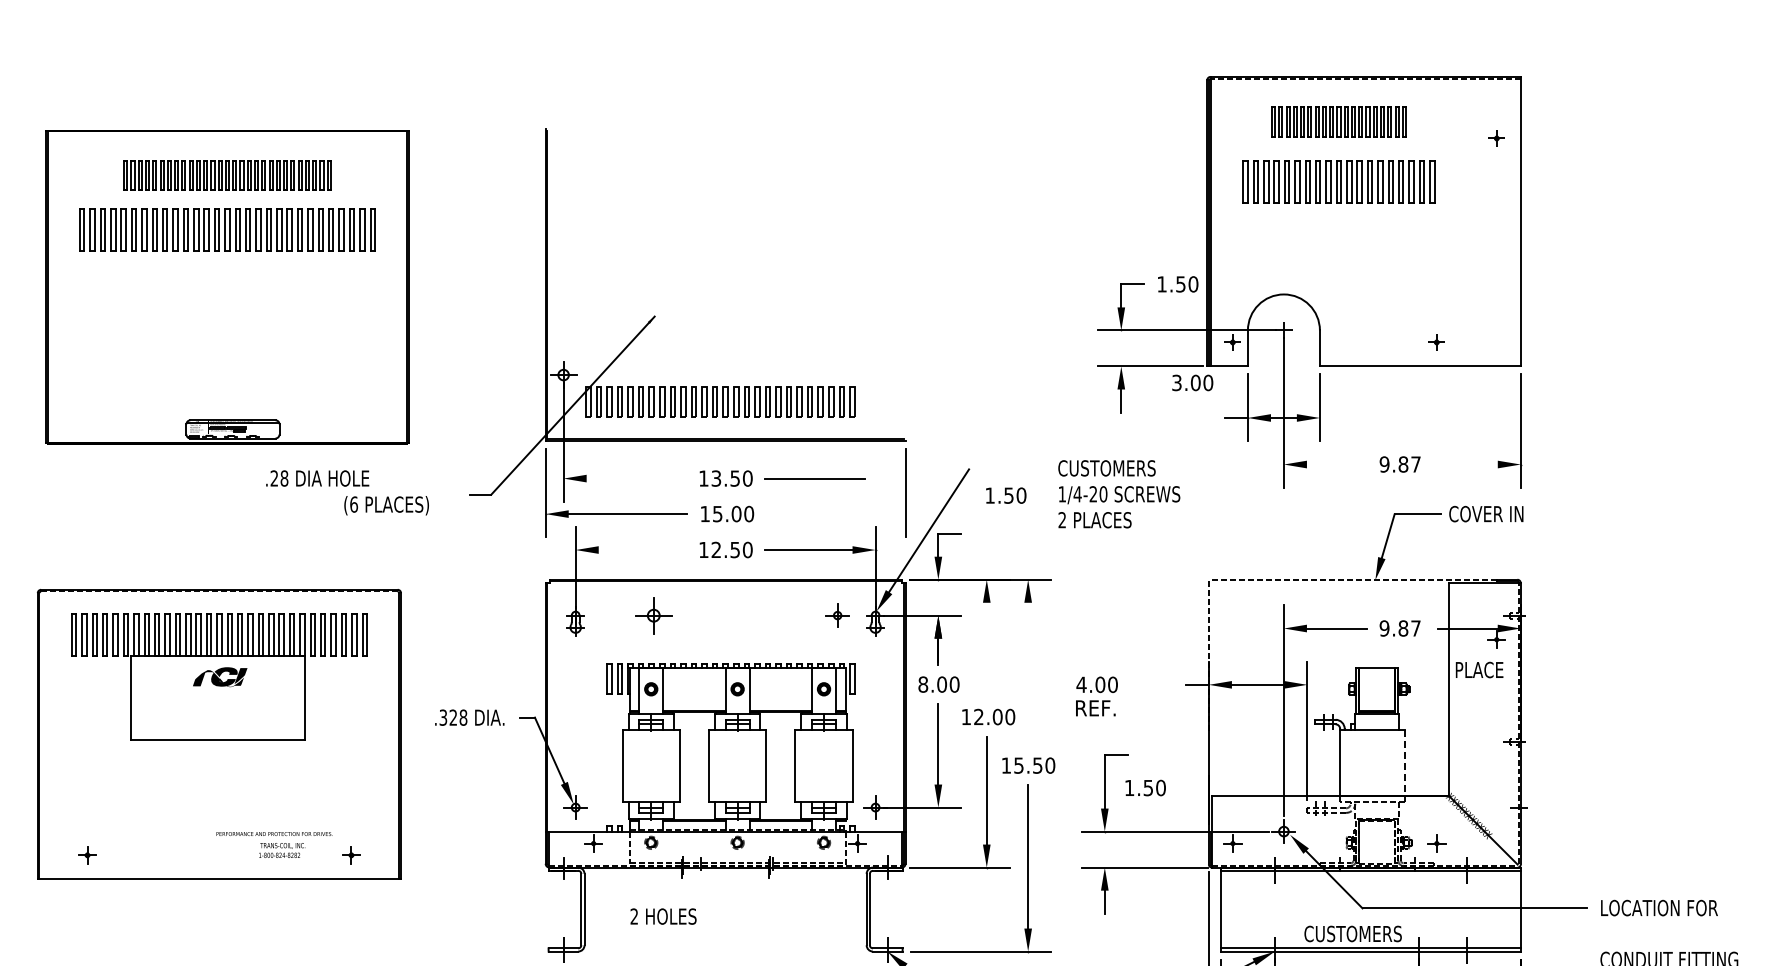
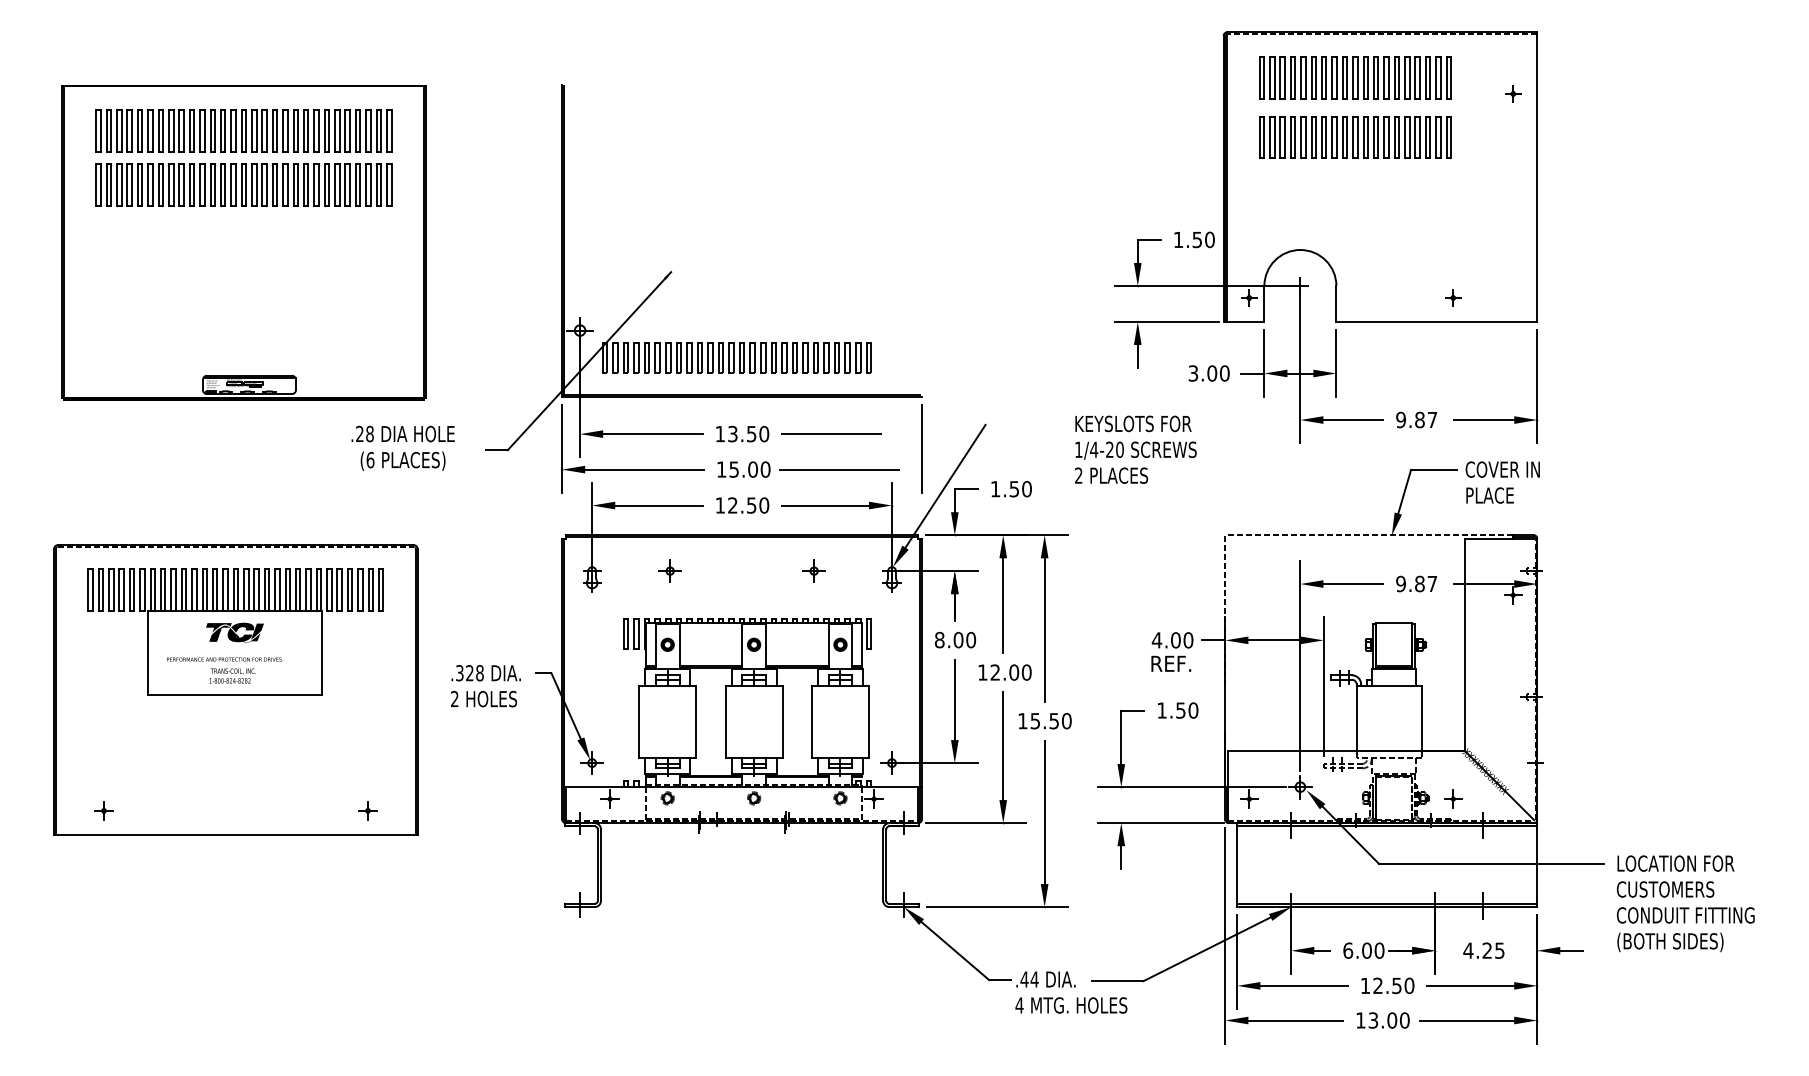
part: (1339, 121) -> (1355, 77), size x1.43
part: (227, 174) -> (243, 130), size x1.43
text: (1192, 382) -> (1208, 373), moved
line: (1337, 464) -> (1353, 420), added
line: (1468, 464) -> (1484, 420), added
text: (1116, 467) -> (1132, 423), CUSTOMERS -> KEYSLOTS FOR
text: (317, 477) -> (402, 433), moved
line: (636, 478) -> (652, 434), added
text: (1006, 495) -> (1011, 489), moved
line: (823, 513) -> (839, 469), added
line: (642, 549) -> (658, 505), added
part: (653, 614) -> (669, 570), size x0.62
part: (837, 614) -> (813, 570), moved
line: (987, 649) -> (1003, 605), added
text: (1479, 669) -> (1489, 495), moved
fill: (202, 671) -> (218, 627), added
line: (1028, 673) -> (1044, 629), added
text: (1097, 695) -> (1172, 651), moved
line: (1405, 762) -> (1421, 718), dashed -> solid
text: (1146, 787) -> (1178, 710), moved
text: (274, 844) -> (224, 670), moved
text: (664, 915) -> (484, 698), moved
text: (1353, 933) -> (1665, 889), moved

